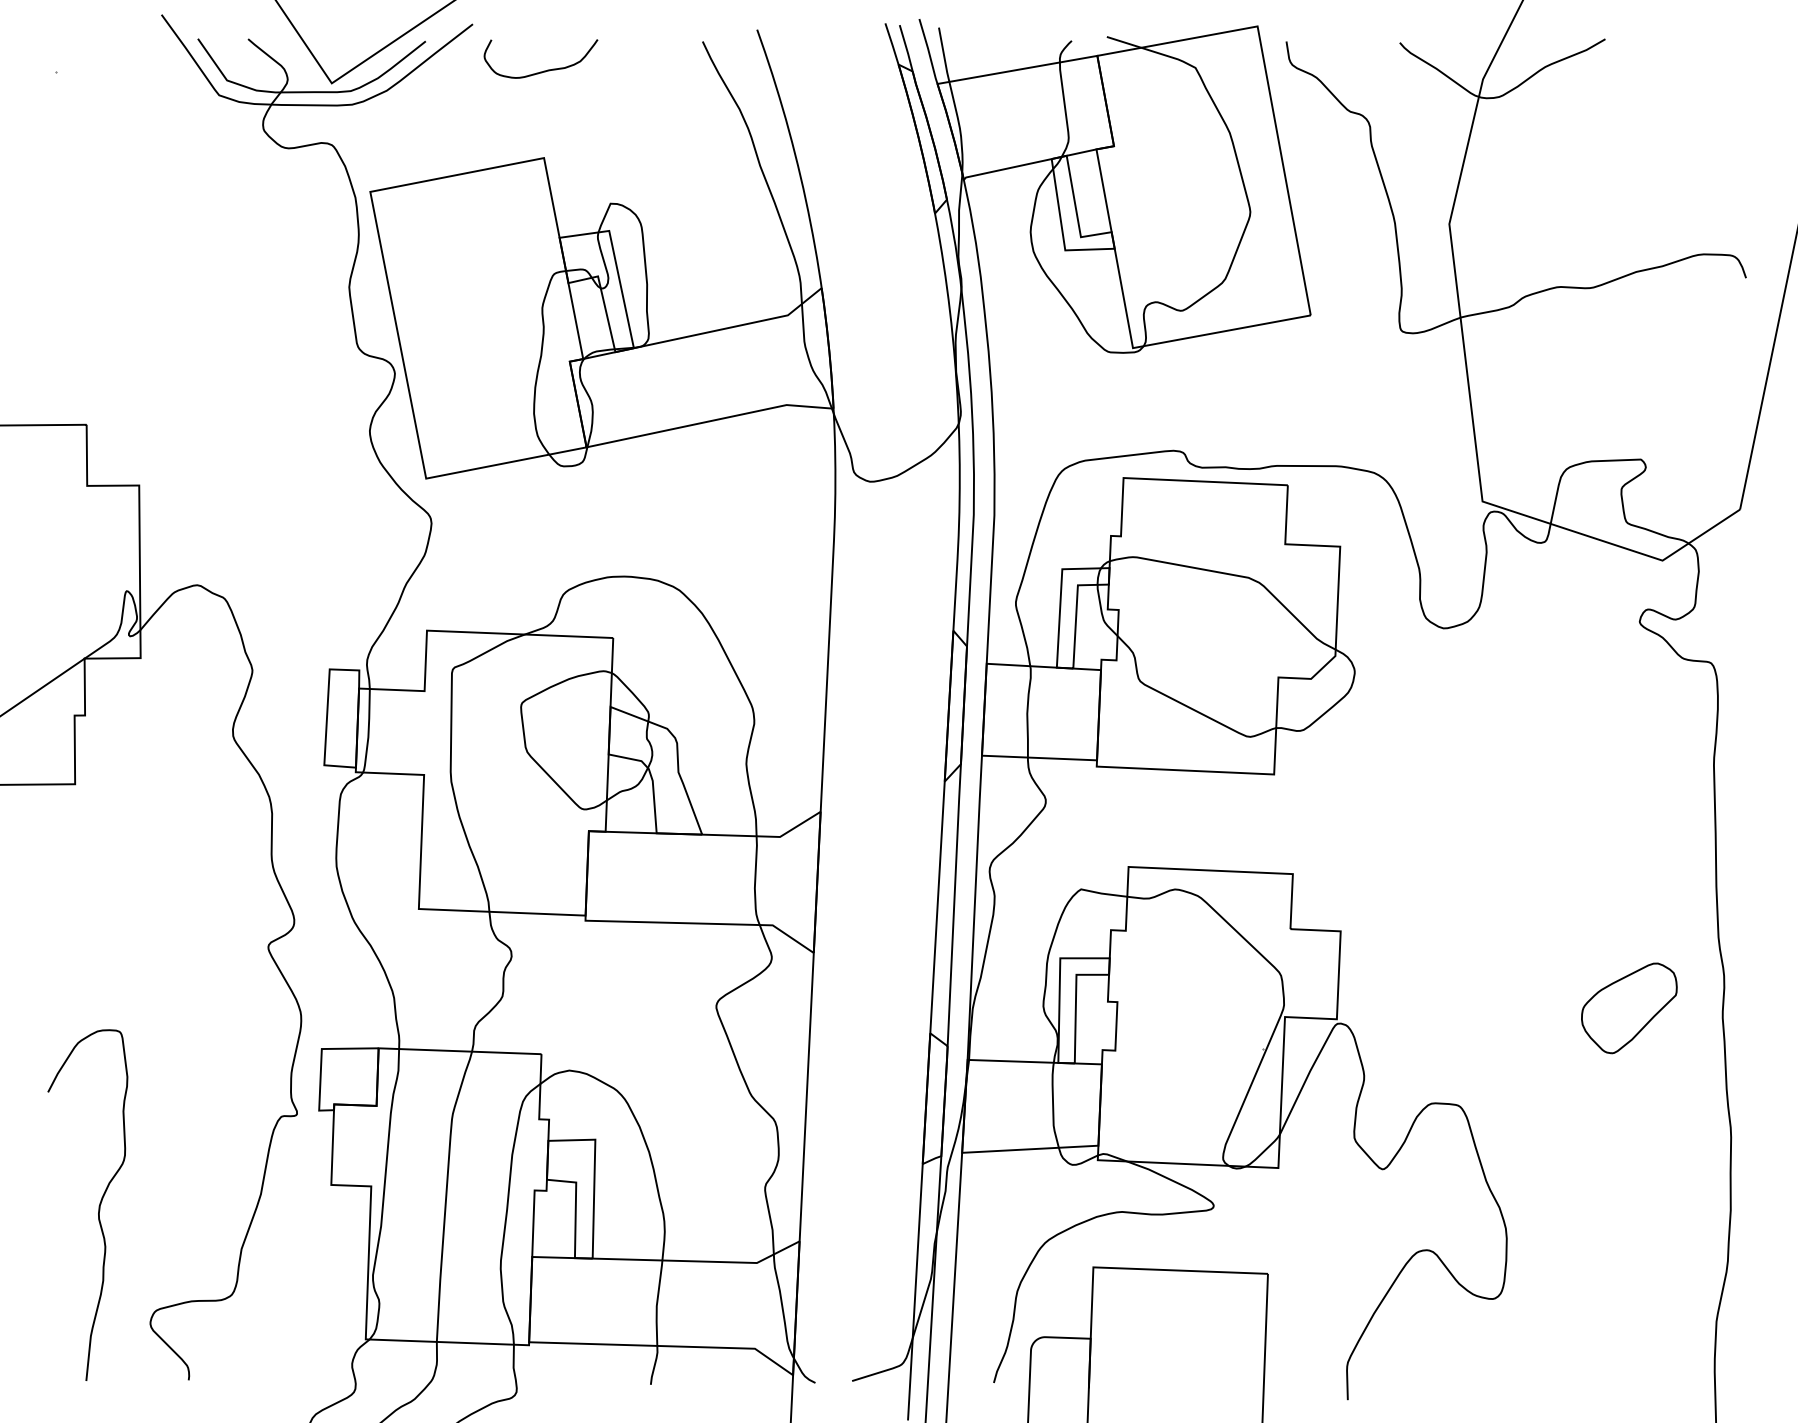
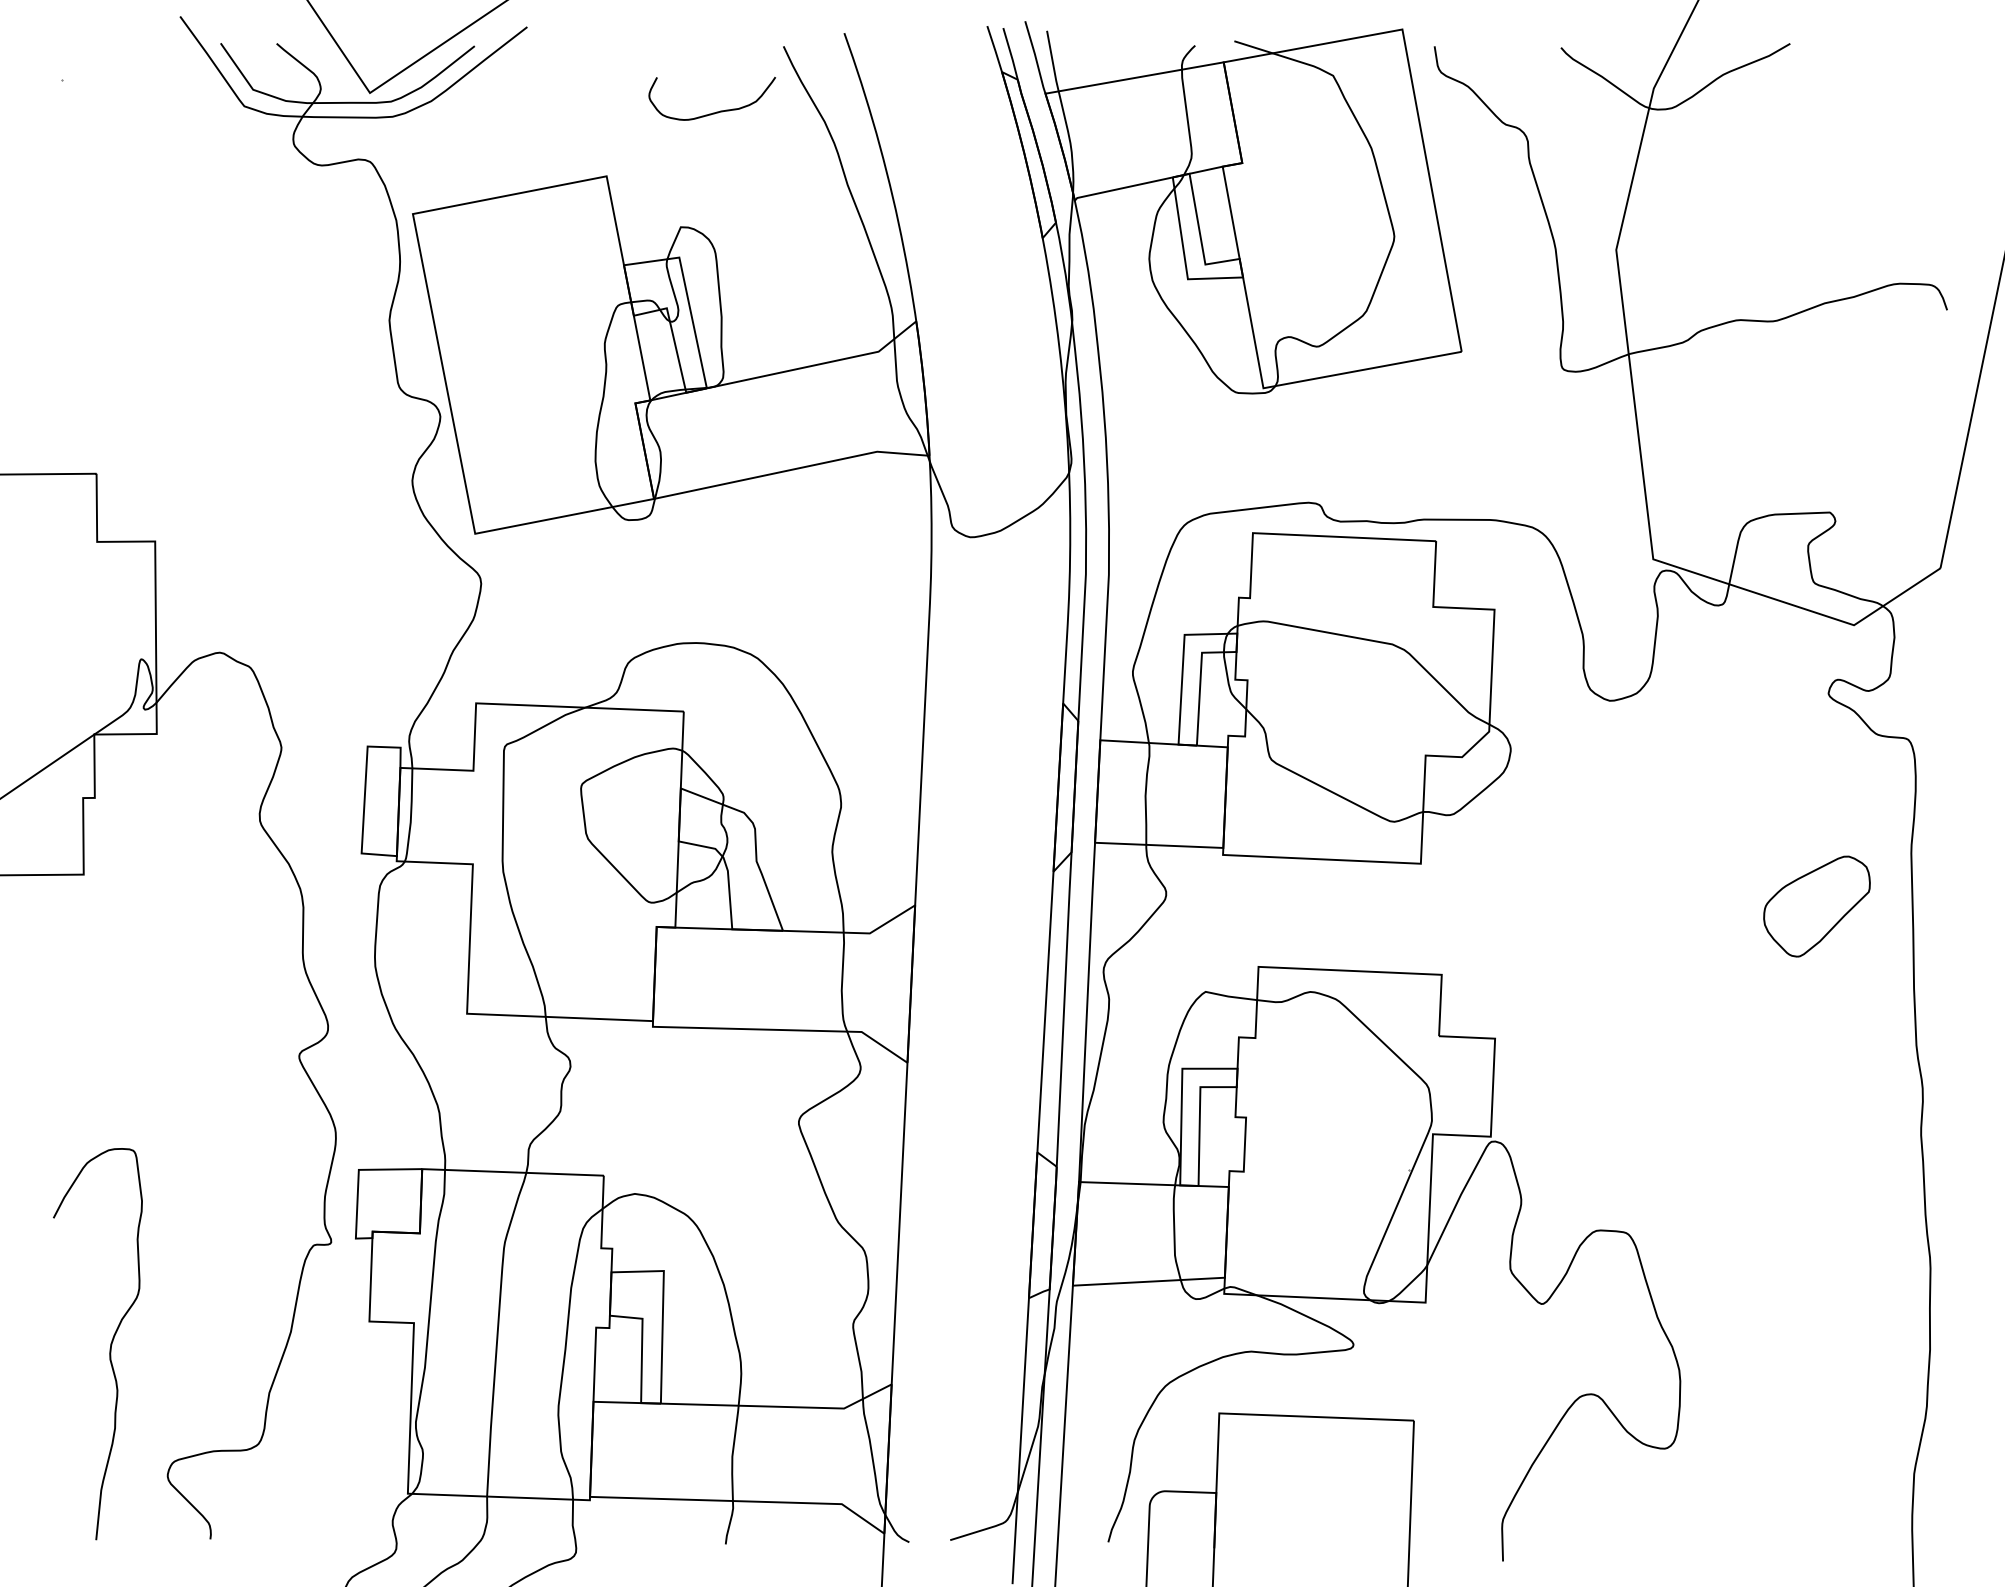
curve: (544, 70) -> (716, 111), moved
part: (1628, 1008) -> (1816, 906), moved

